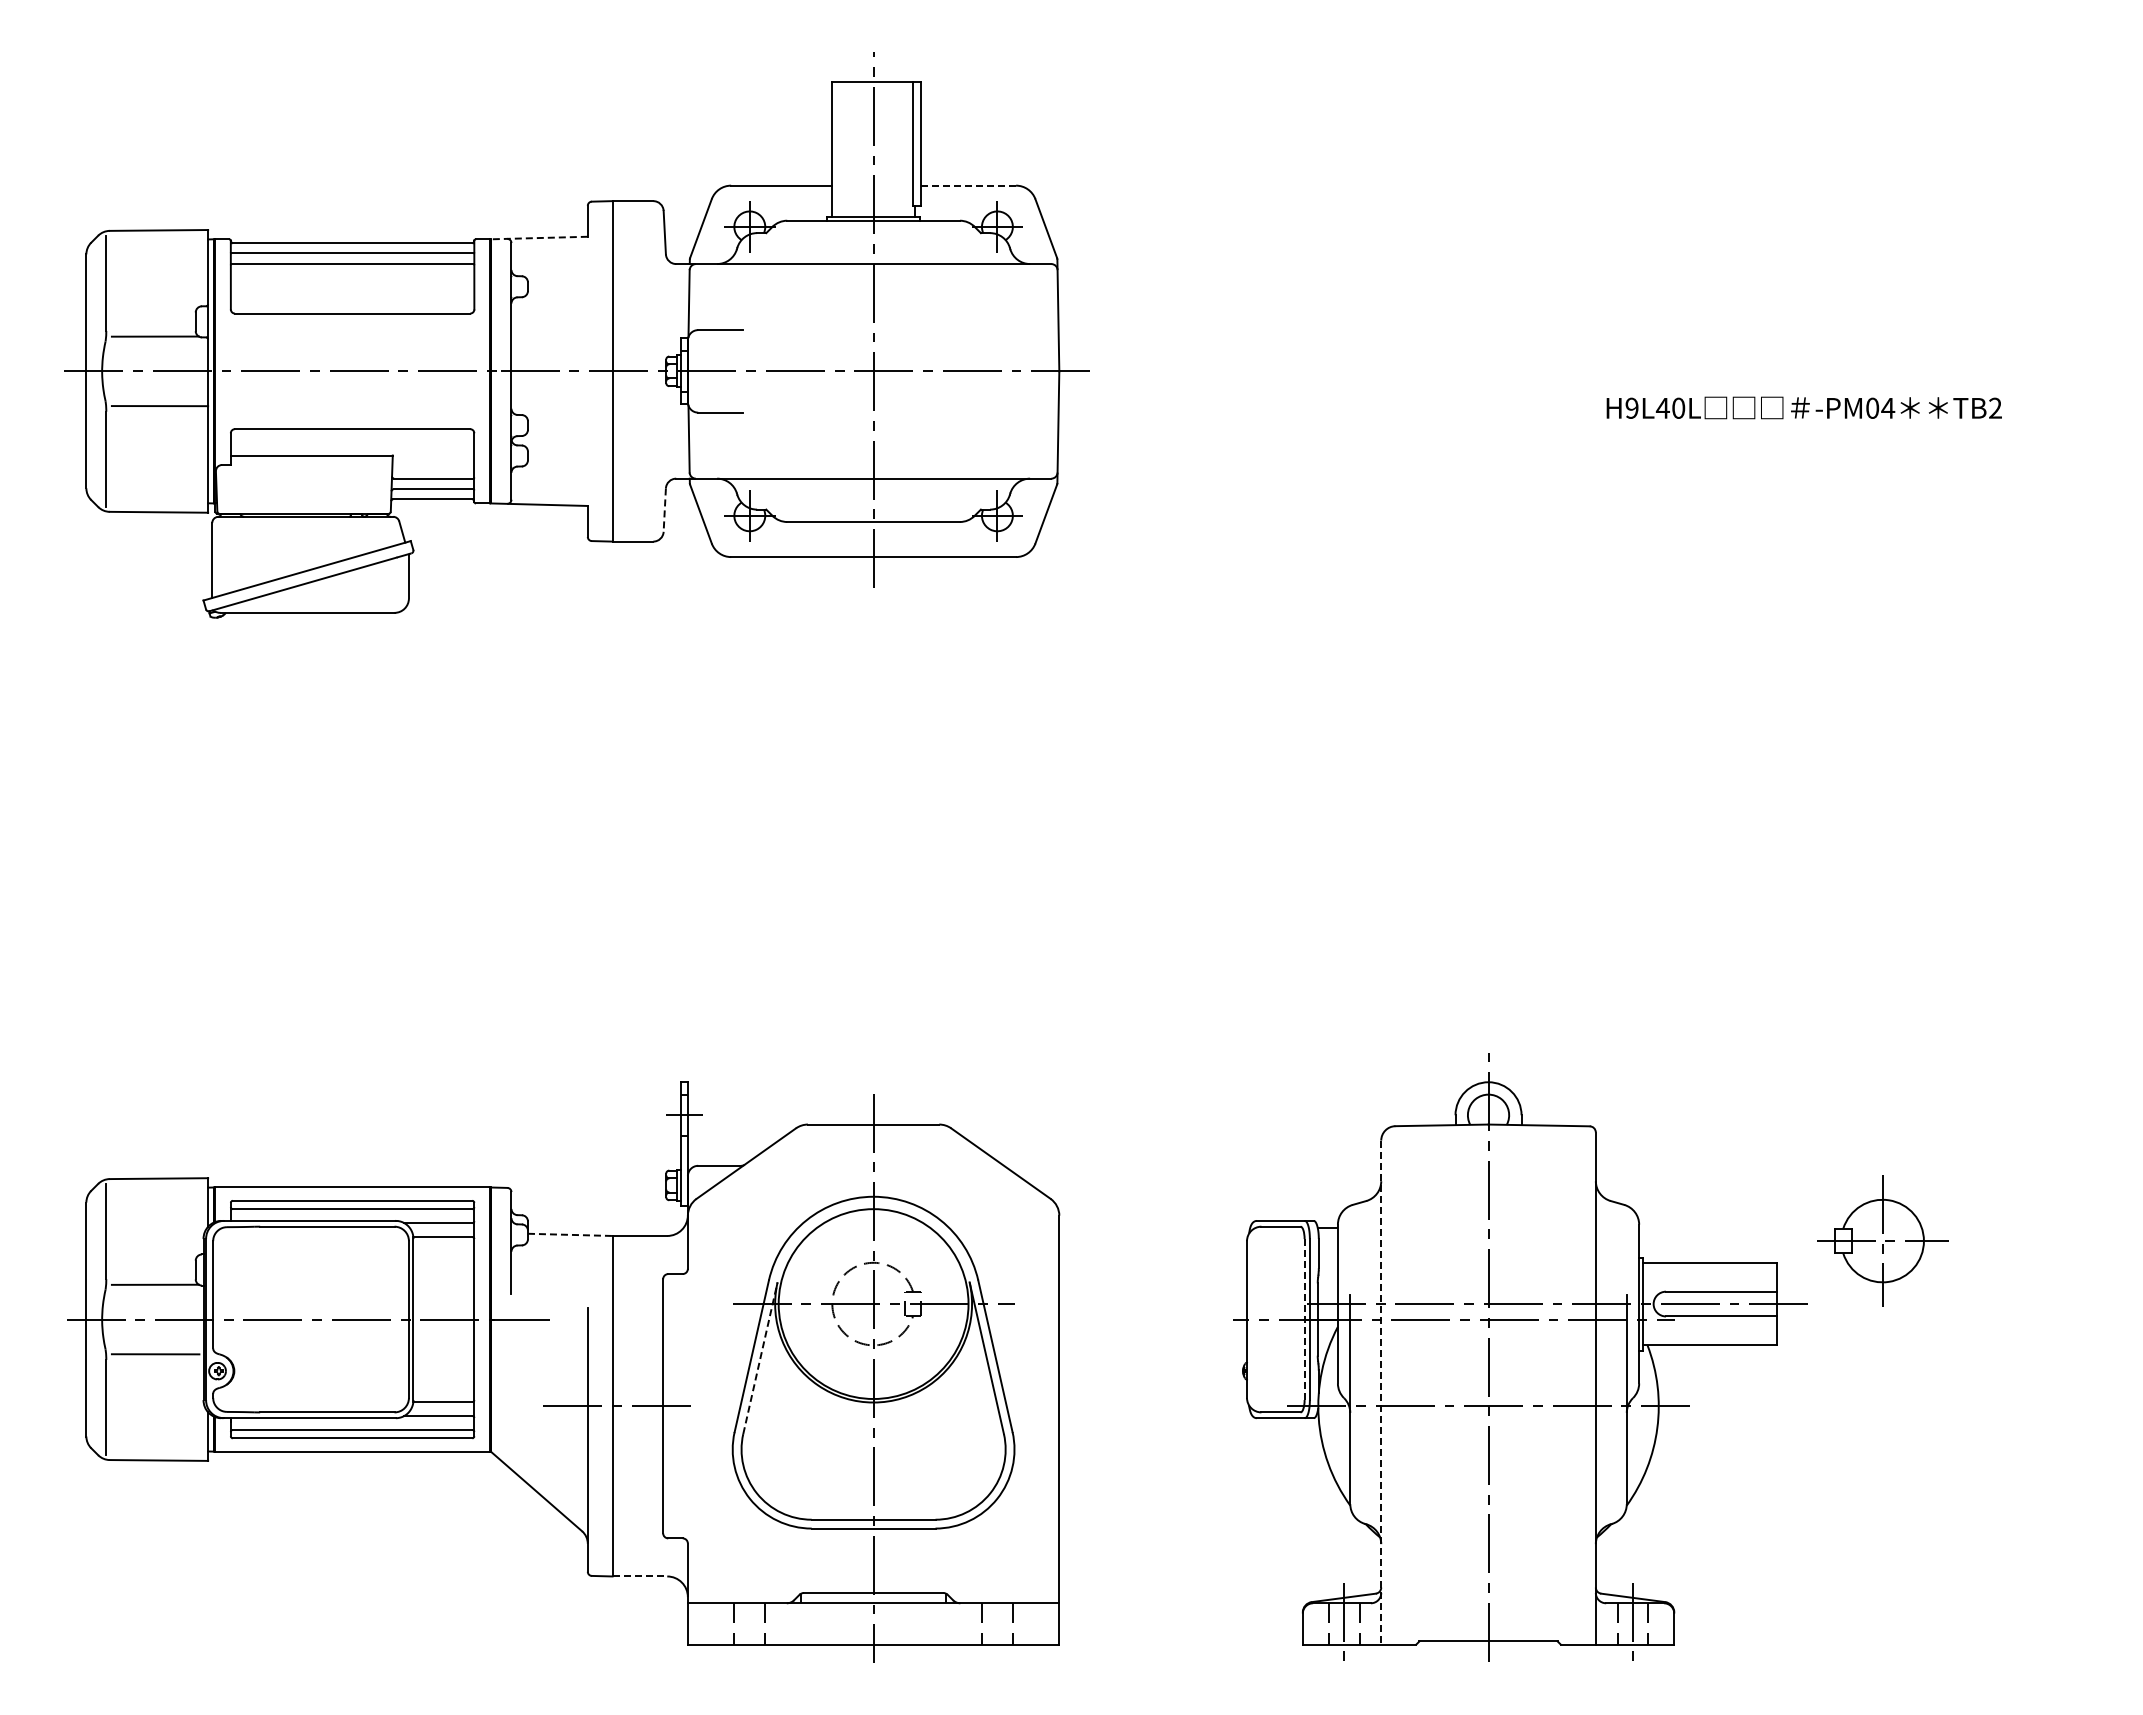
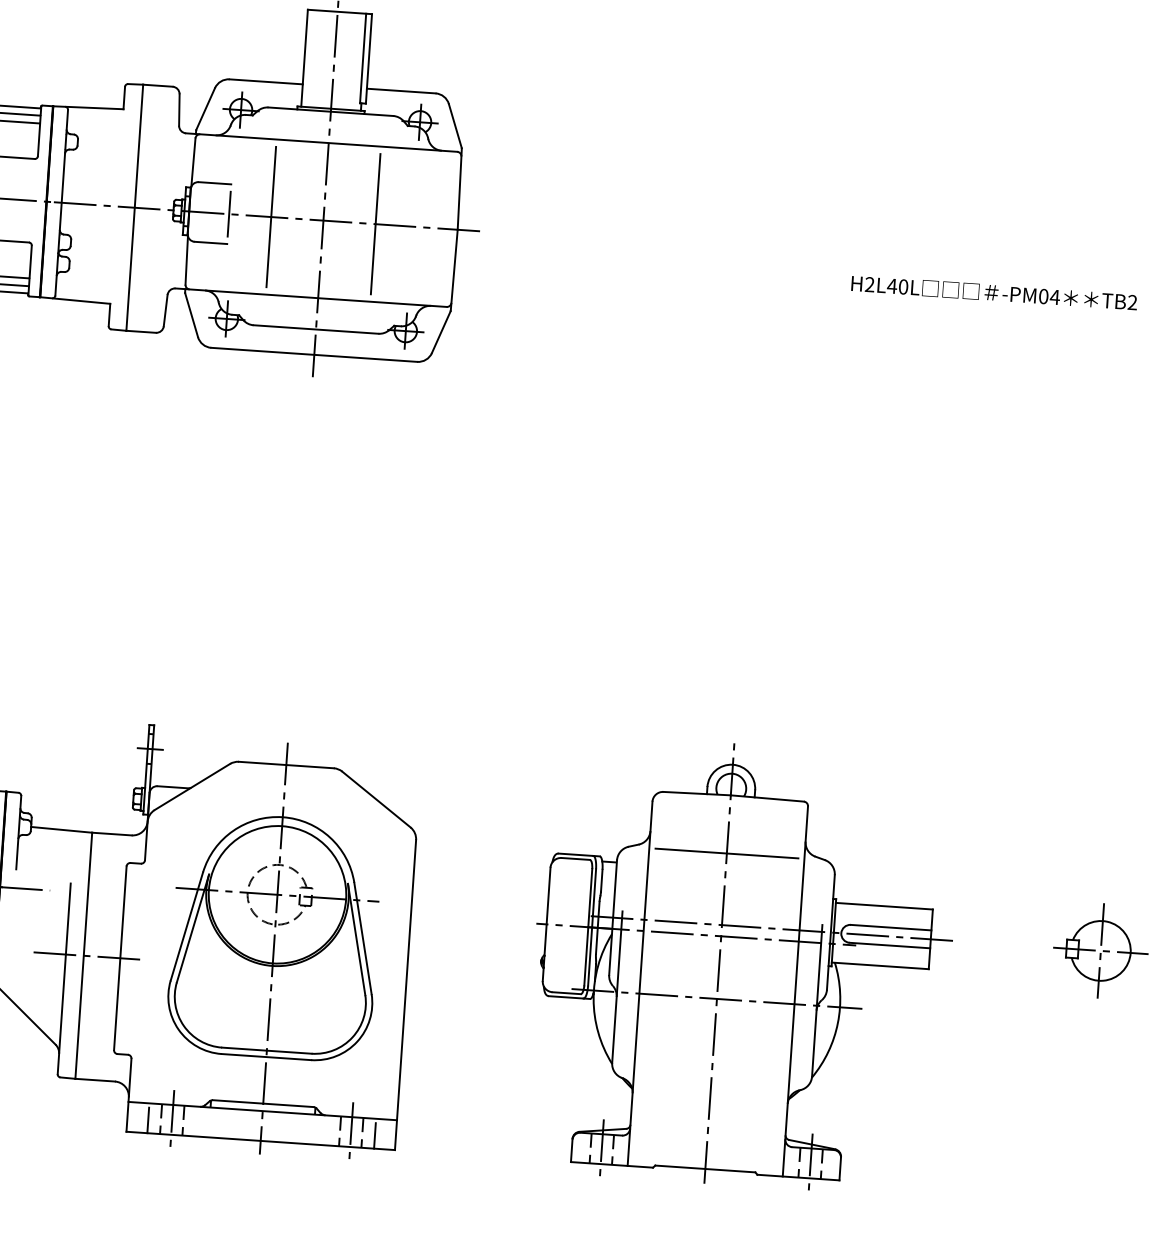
line: (968, 185) -> (401, 90), dashed -> solid
line: (539, 238) -> (88, 108), dashed -> solid
line: (743, 371) -> (229, 214), added
line: (801, 371) -> (271, 217), added
line: (945, 371) -> (375, 224), added
text: (1631, 408) -> (869, 284), H9L40L -> H2L40L
line: (664, 510) -> (165, 310), dashed -> solid
line: (1488, 1205) -> (726, 853), added
line: (570, 1234) -> (61, 829), dashed -> solid
part: (1882, 1240) -> (1100, 950), moved
line: (1304, 1319) -> (588, 927), dashed -> solid
line: (760, 1358) -> (193, 928), dashed -> solid
line: (1381, 1392) -> (640, 983), dashed -> solid
line: (640, 1576) -> (95, 1080), dashed -> solid
line: (749, 1623) -> (172, 1119), added
line: (997, 1623) -> (351, 1131), added
line: (716, 1626) -> (148, 1120), added
line: (1030, 1626) -> (375, 1135), added

